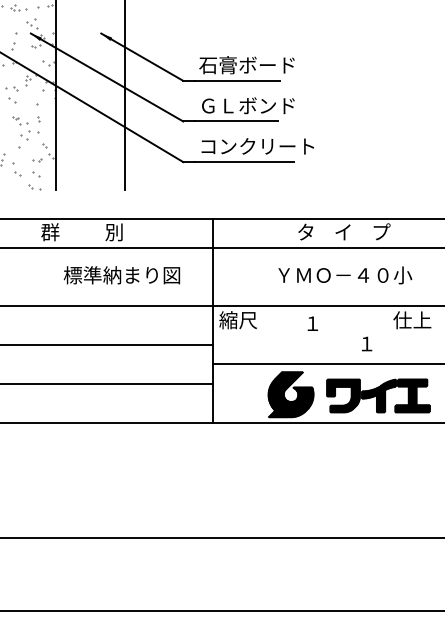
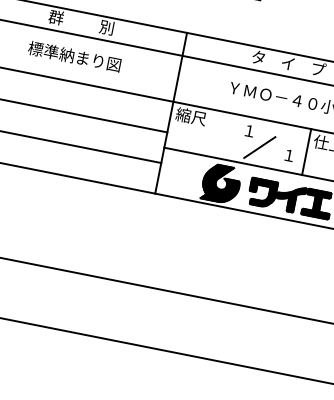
text: (121, 275) -> (74, 56), moved
line: (387, 335) -> (306, 152), added
line: (328, 340) -> (259, 146), added

